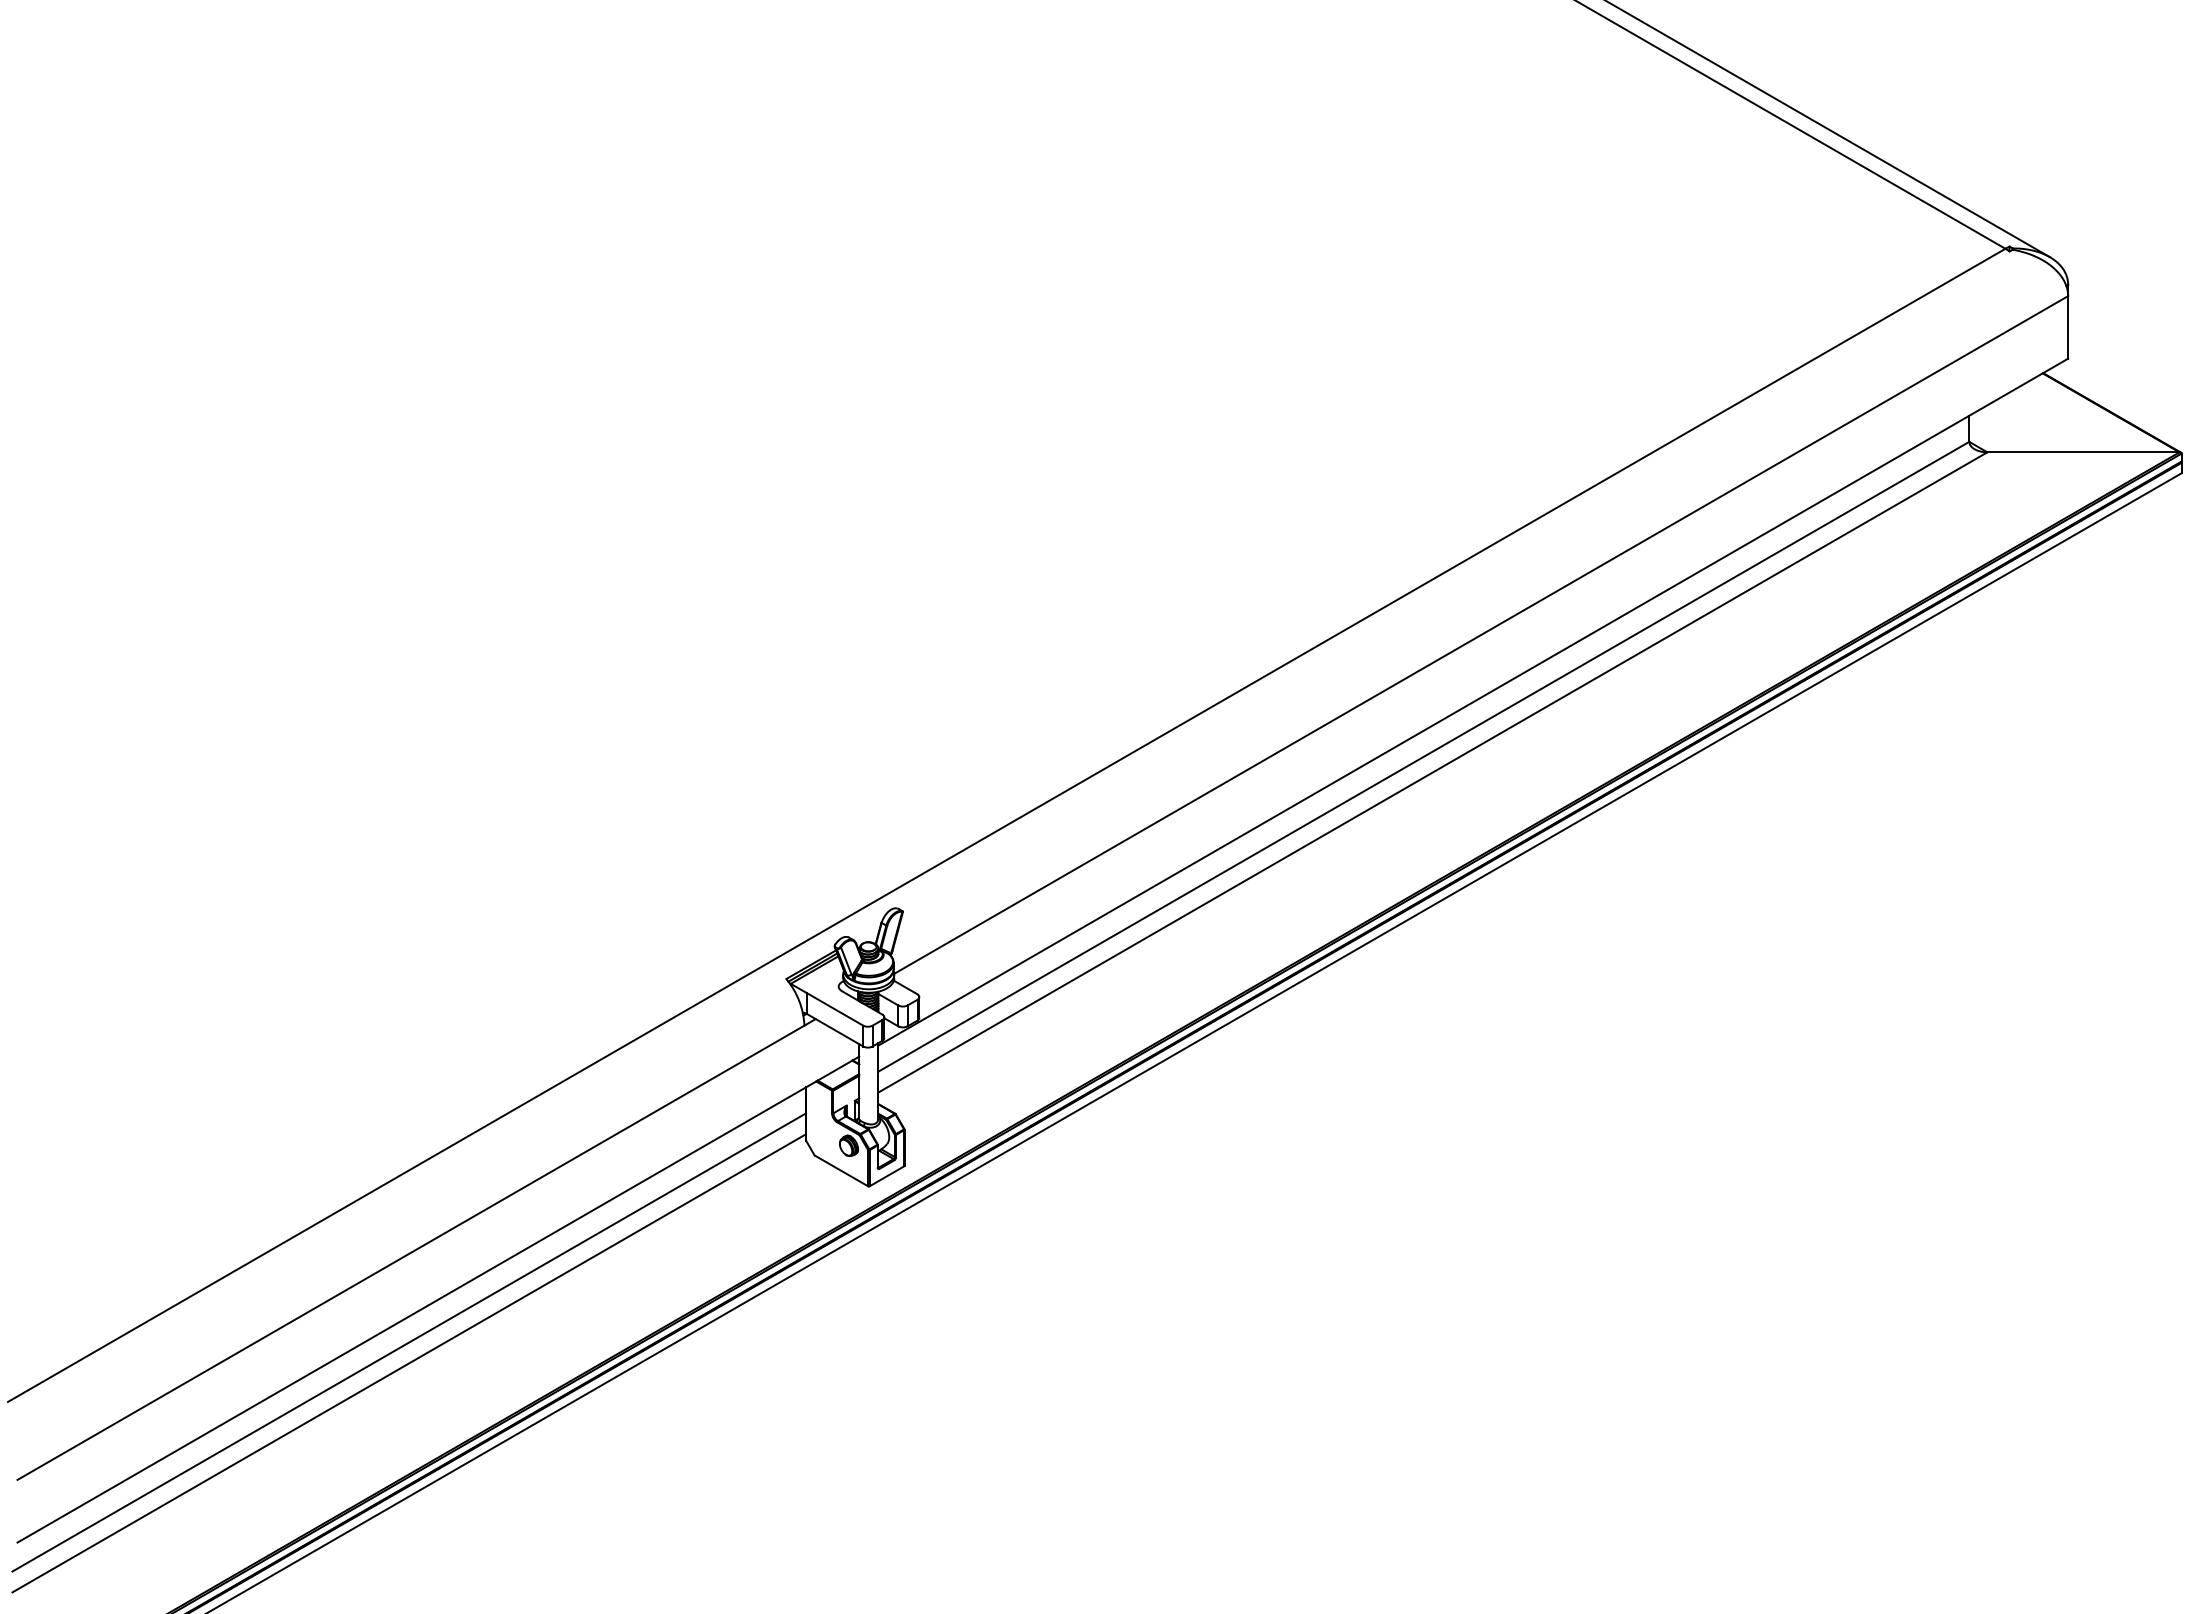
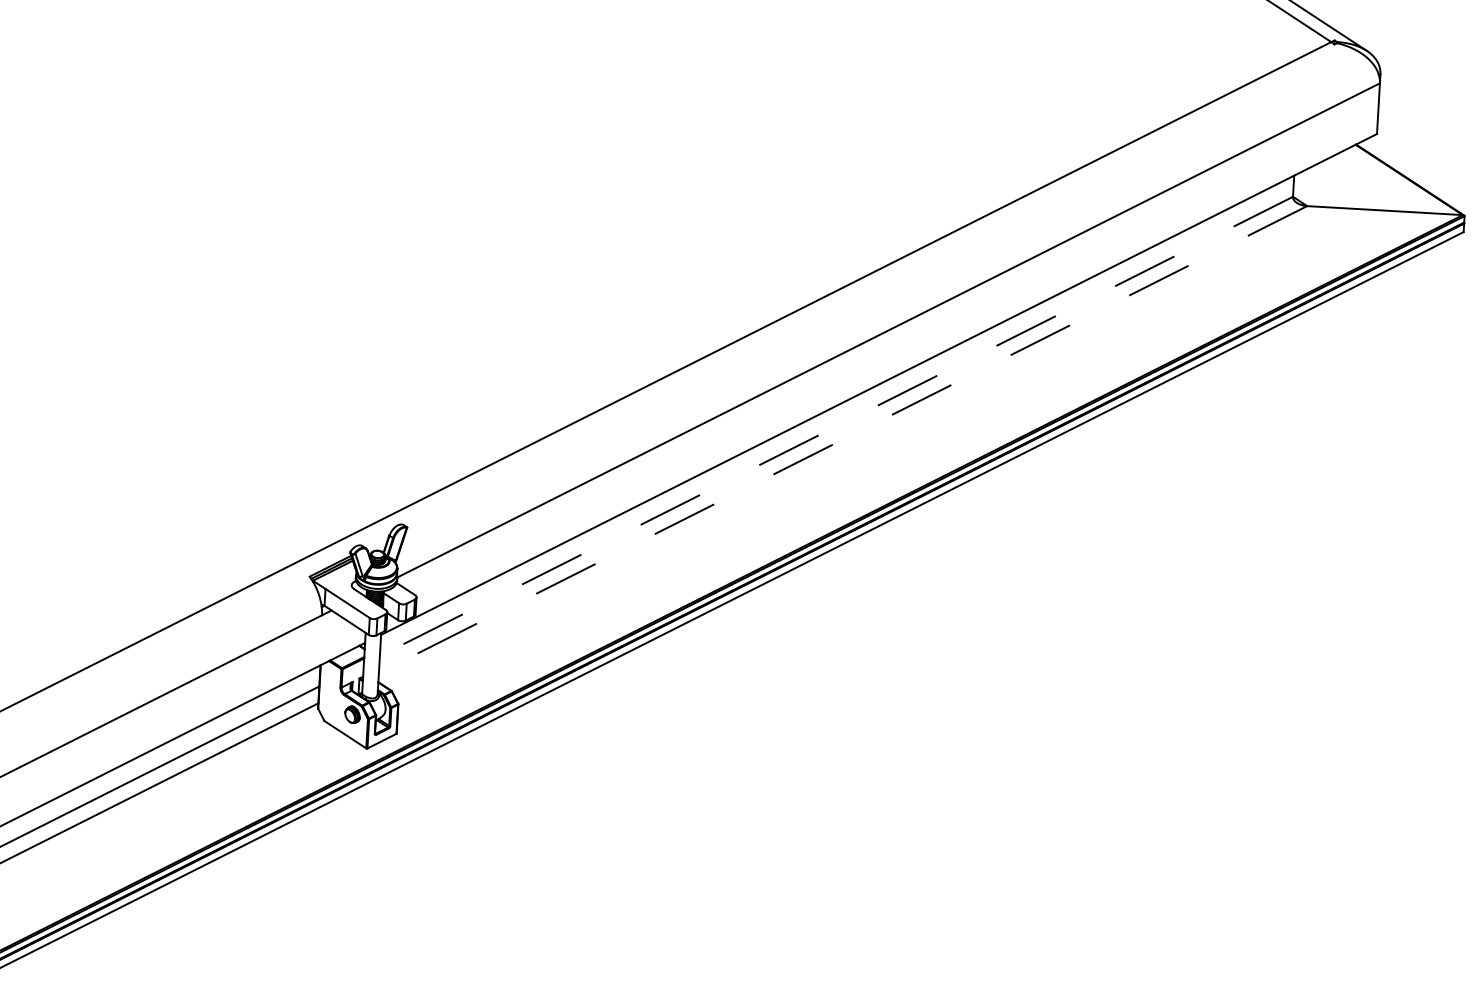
line: (1423, 756) -> (836, 426), solid -> dashed
line: (1432, 772) -> (842, 439), solid -> dashed

